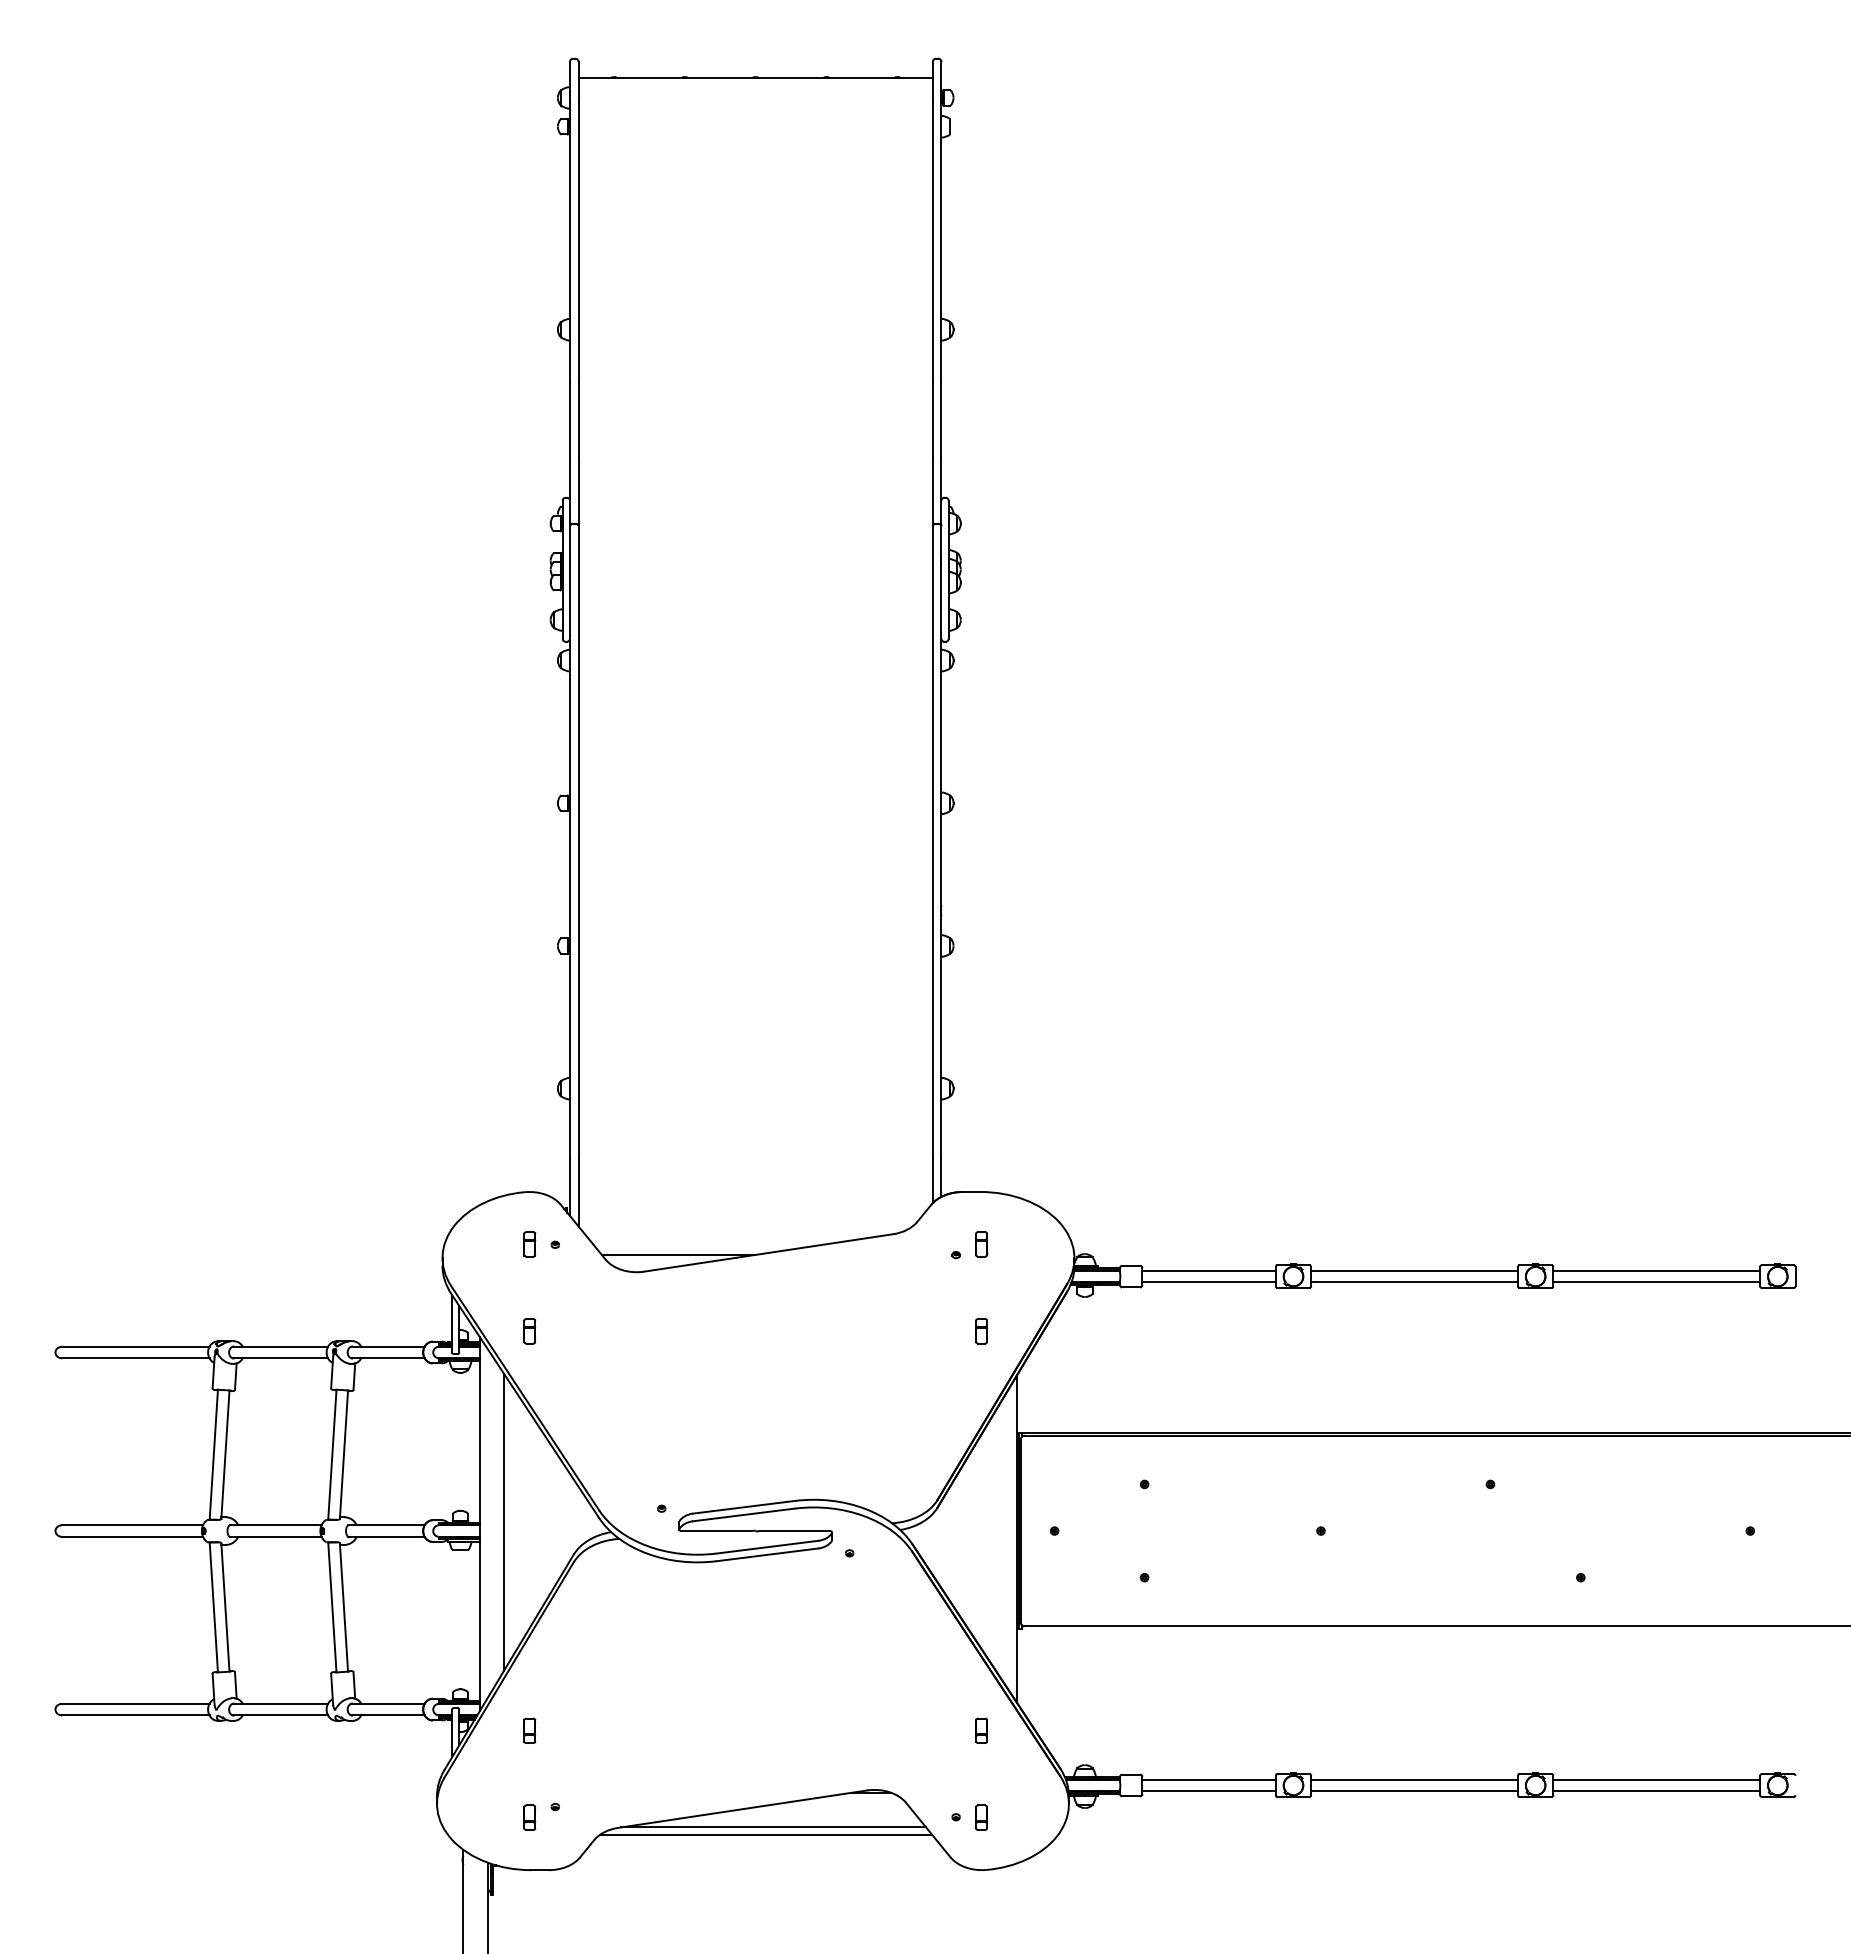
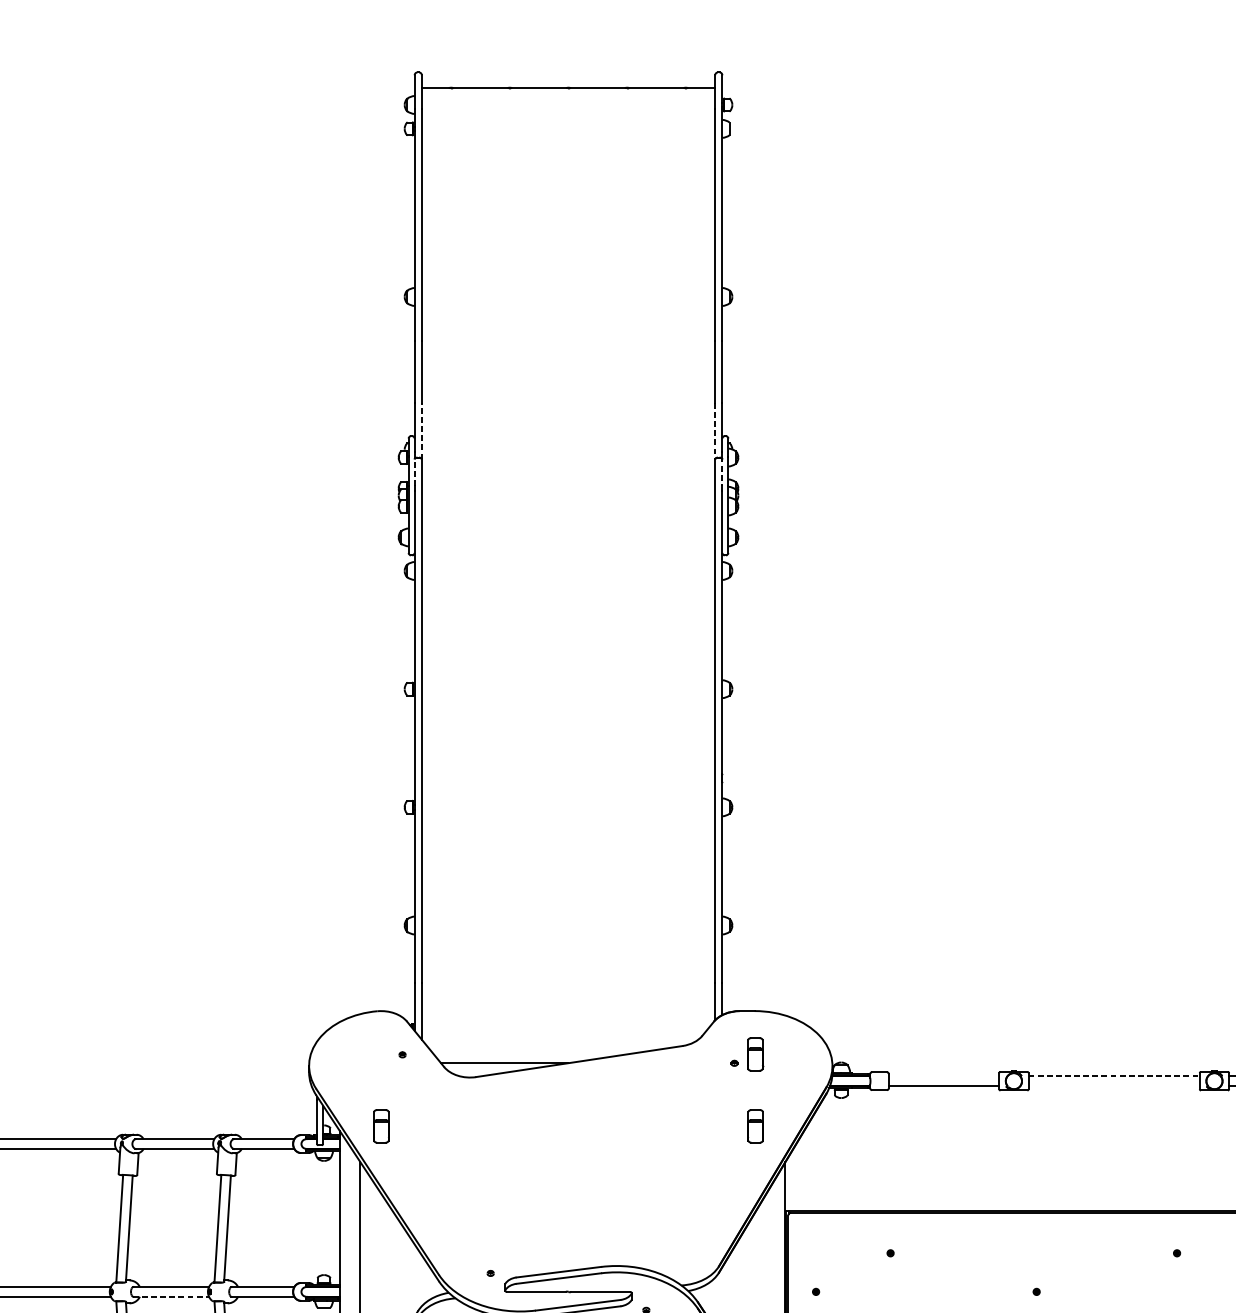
line: (578, 491) -> (421, 430), solid -> dashed
line: (932, 492) -> (714, 431), solid -> dashed
line: (569, 540) -> (414, 471), solid -> dashed
line: (941, 540) -> (722, 471), solid -> dashed
part: (529, 1244) -> (381, 1054), removed
part: (981, 1244) -> (755, 1054), size x1.6
line: (1208, 1270) -> (943, 1076), removed
line: (1415, 1270) -> (1114, 1076), solid -> dashed
line: (1414, 1282) -> (1114, 1086), removed
part: (529, 1331) -> (381, 1126), size x1.6
part: (981, 1331) -> (755, 1126), size x1.6
line: (275, 1536) -> (170, 1296), solid -> dashed

